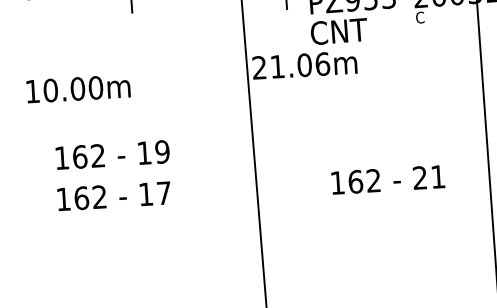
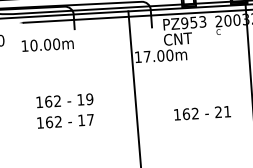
text: (289, 66) -> (153, 56), 21.06m -> 17.00m
text: (77, 88) -> (47, 44), moved

